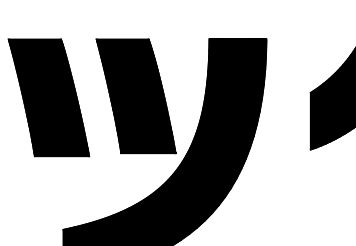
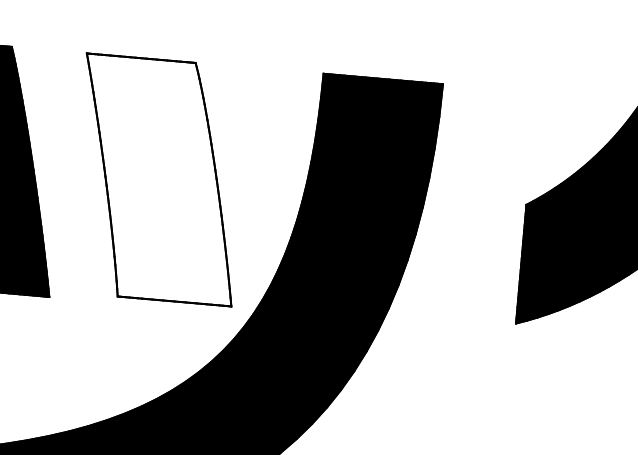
fill: (135, 96) -> (157, 180), removed

